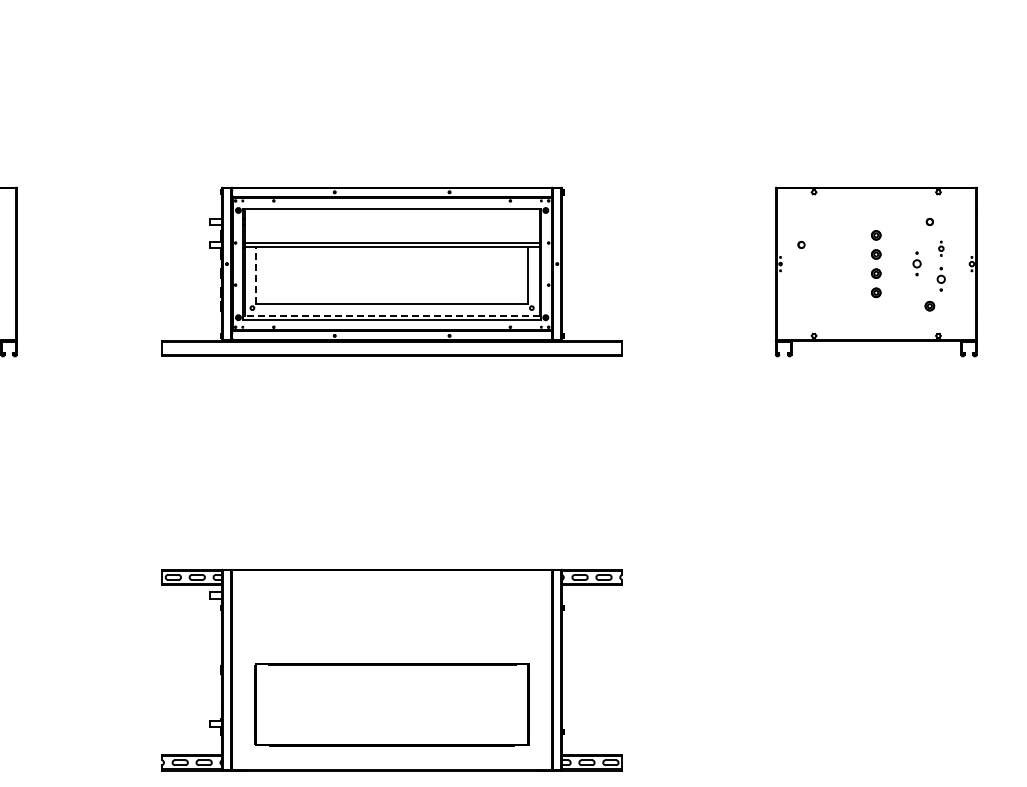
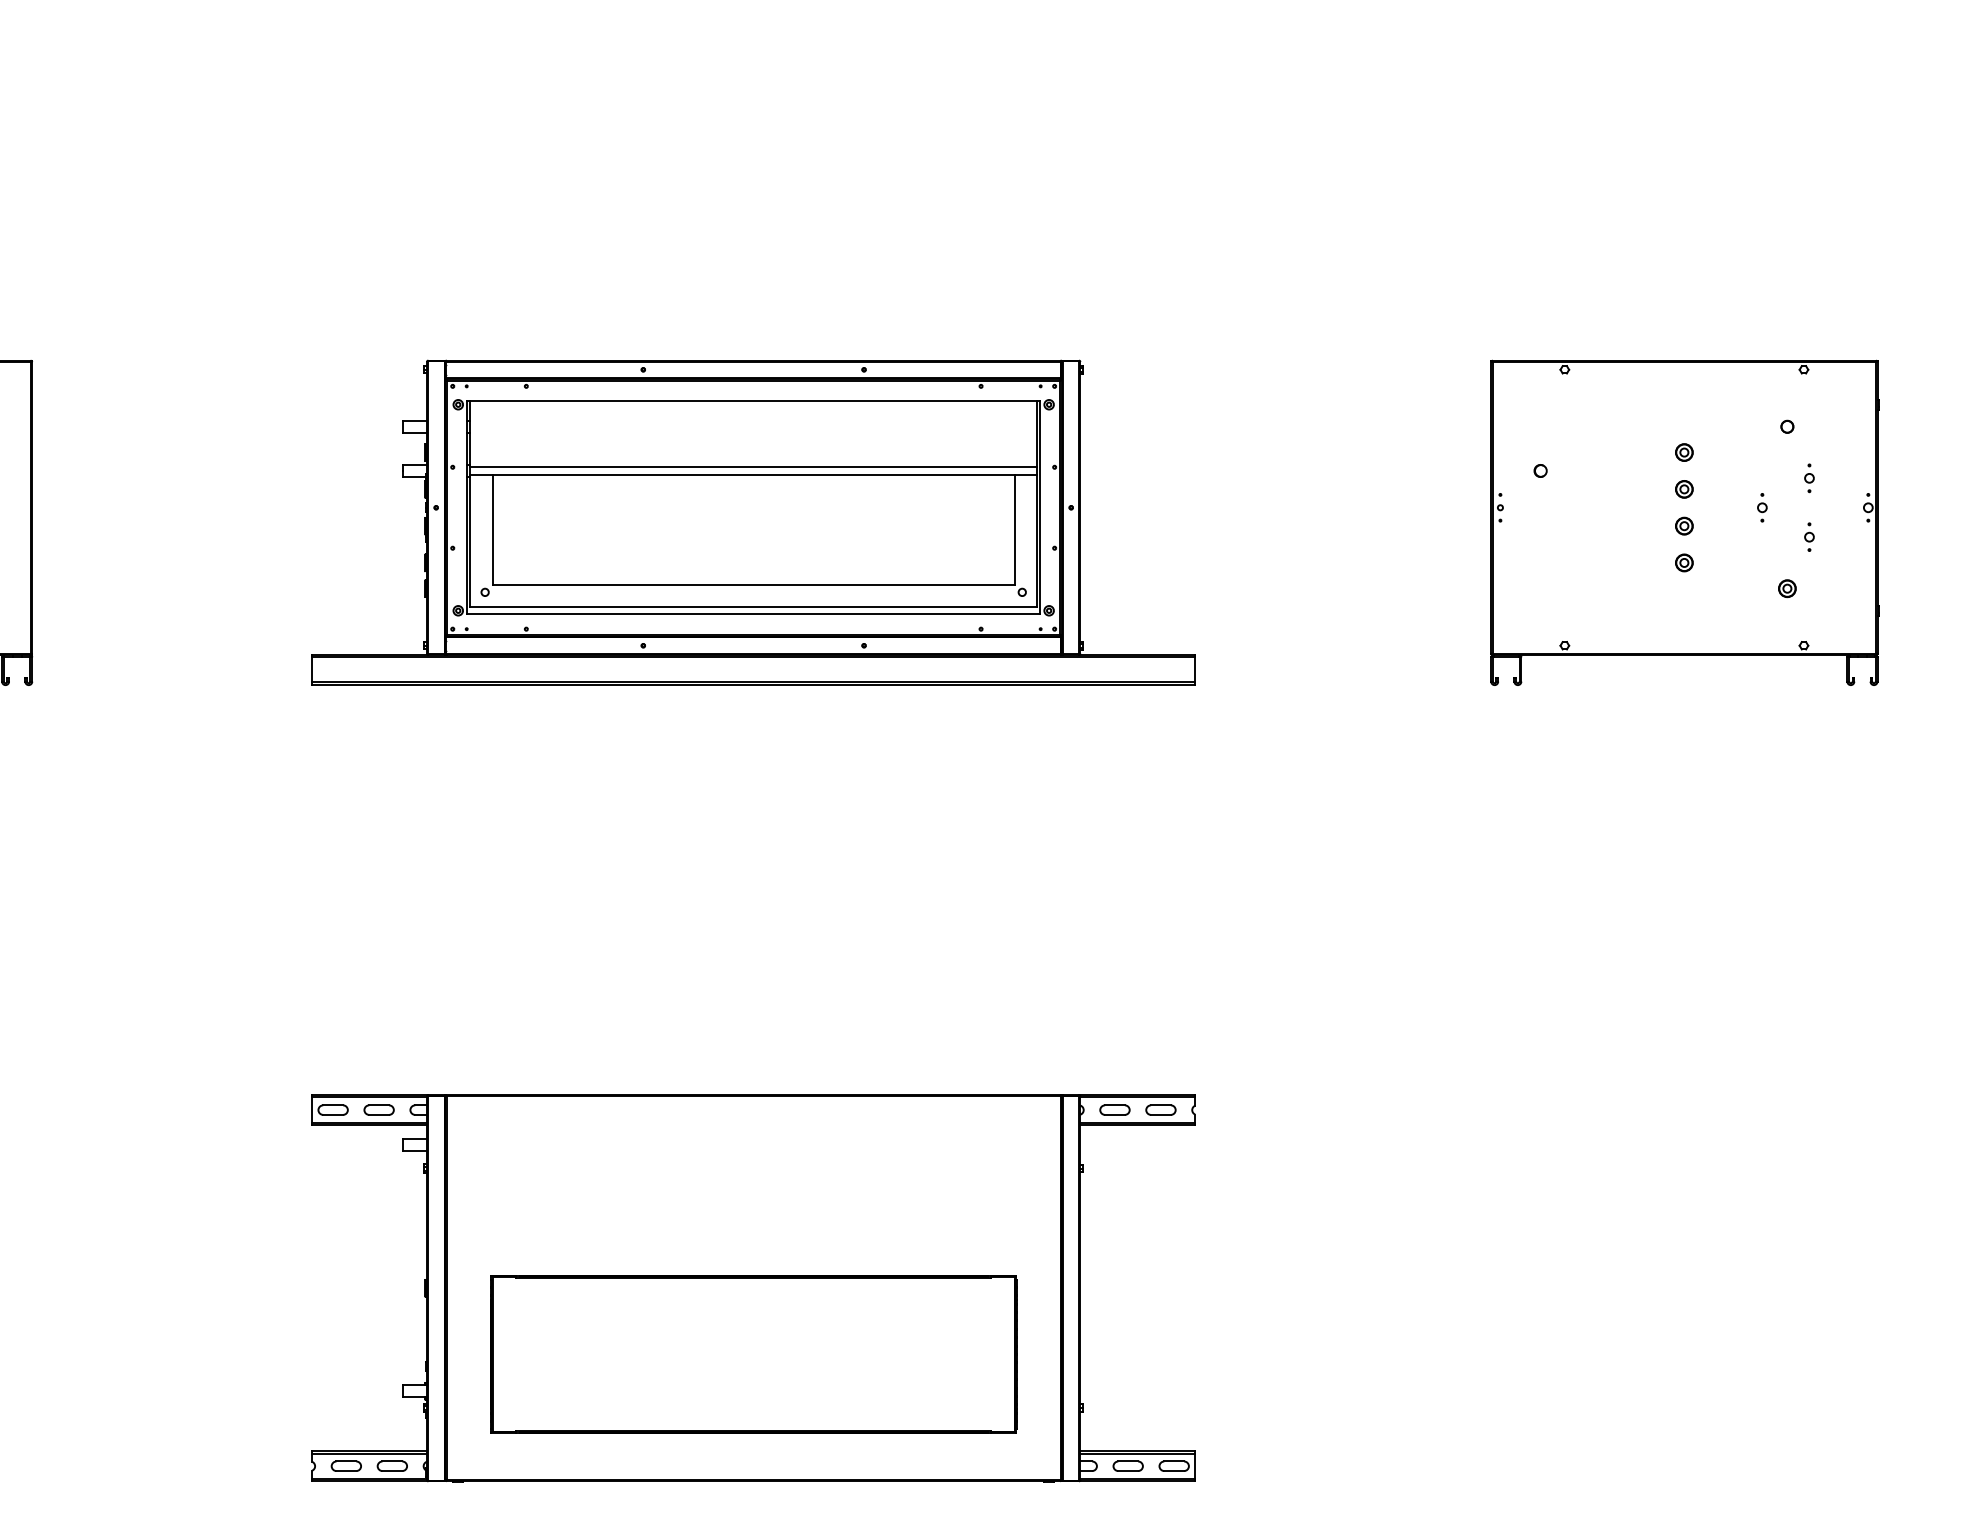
part: (916, 264) -> (1761, 508), size x0.62
line: (256, 275) -> (492, 529), dashed -> solid
part: (941, 279) -> (1809, 537), size x0.62
line: (391, 315) -> (752, 606), dashed -> solid

